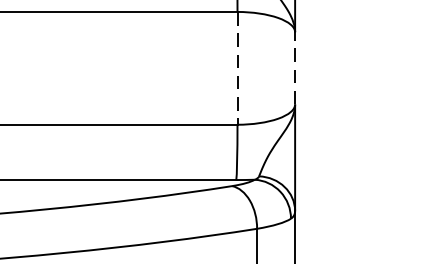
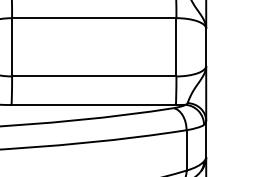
line: (237, 68) -> (176, 47), dashed -> solid
line: (295, 68) -> (206, 47), dashed -> solid

